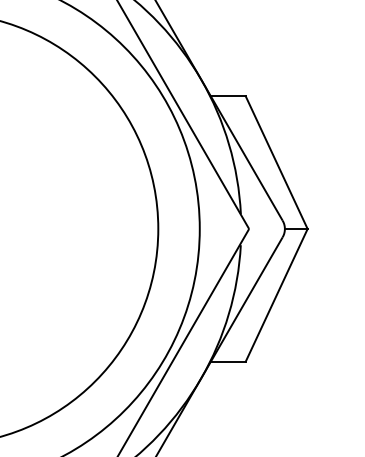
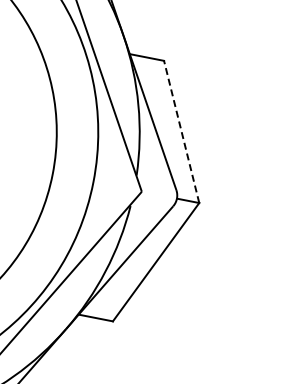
line: (276, 162) -> (181, 131), solid -> dashed

